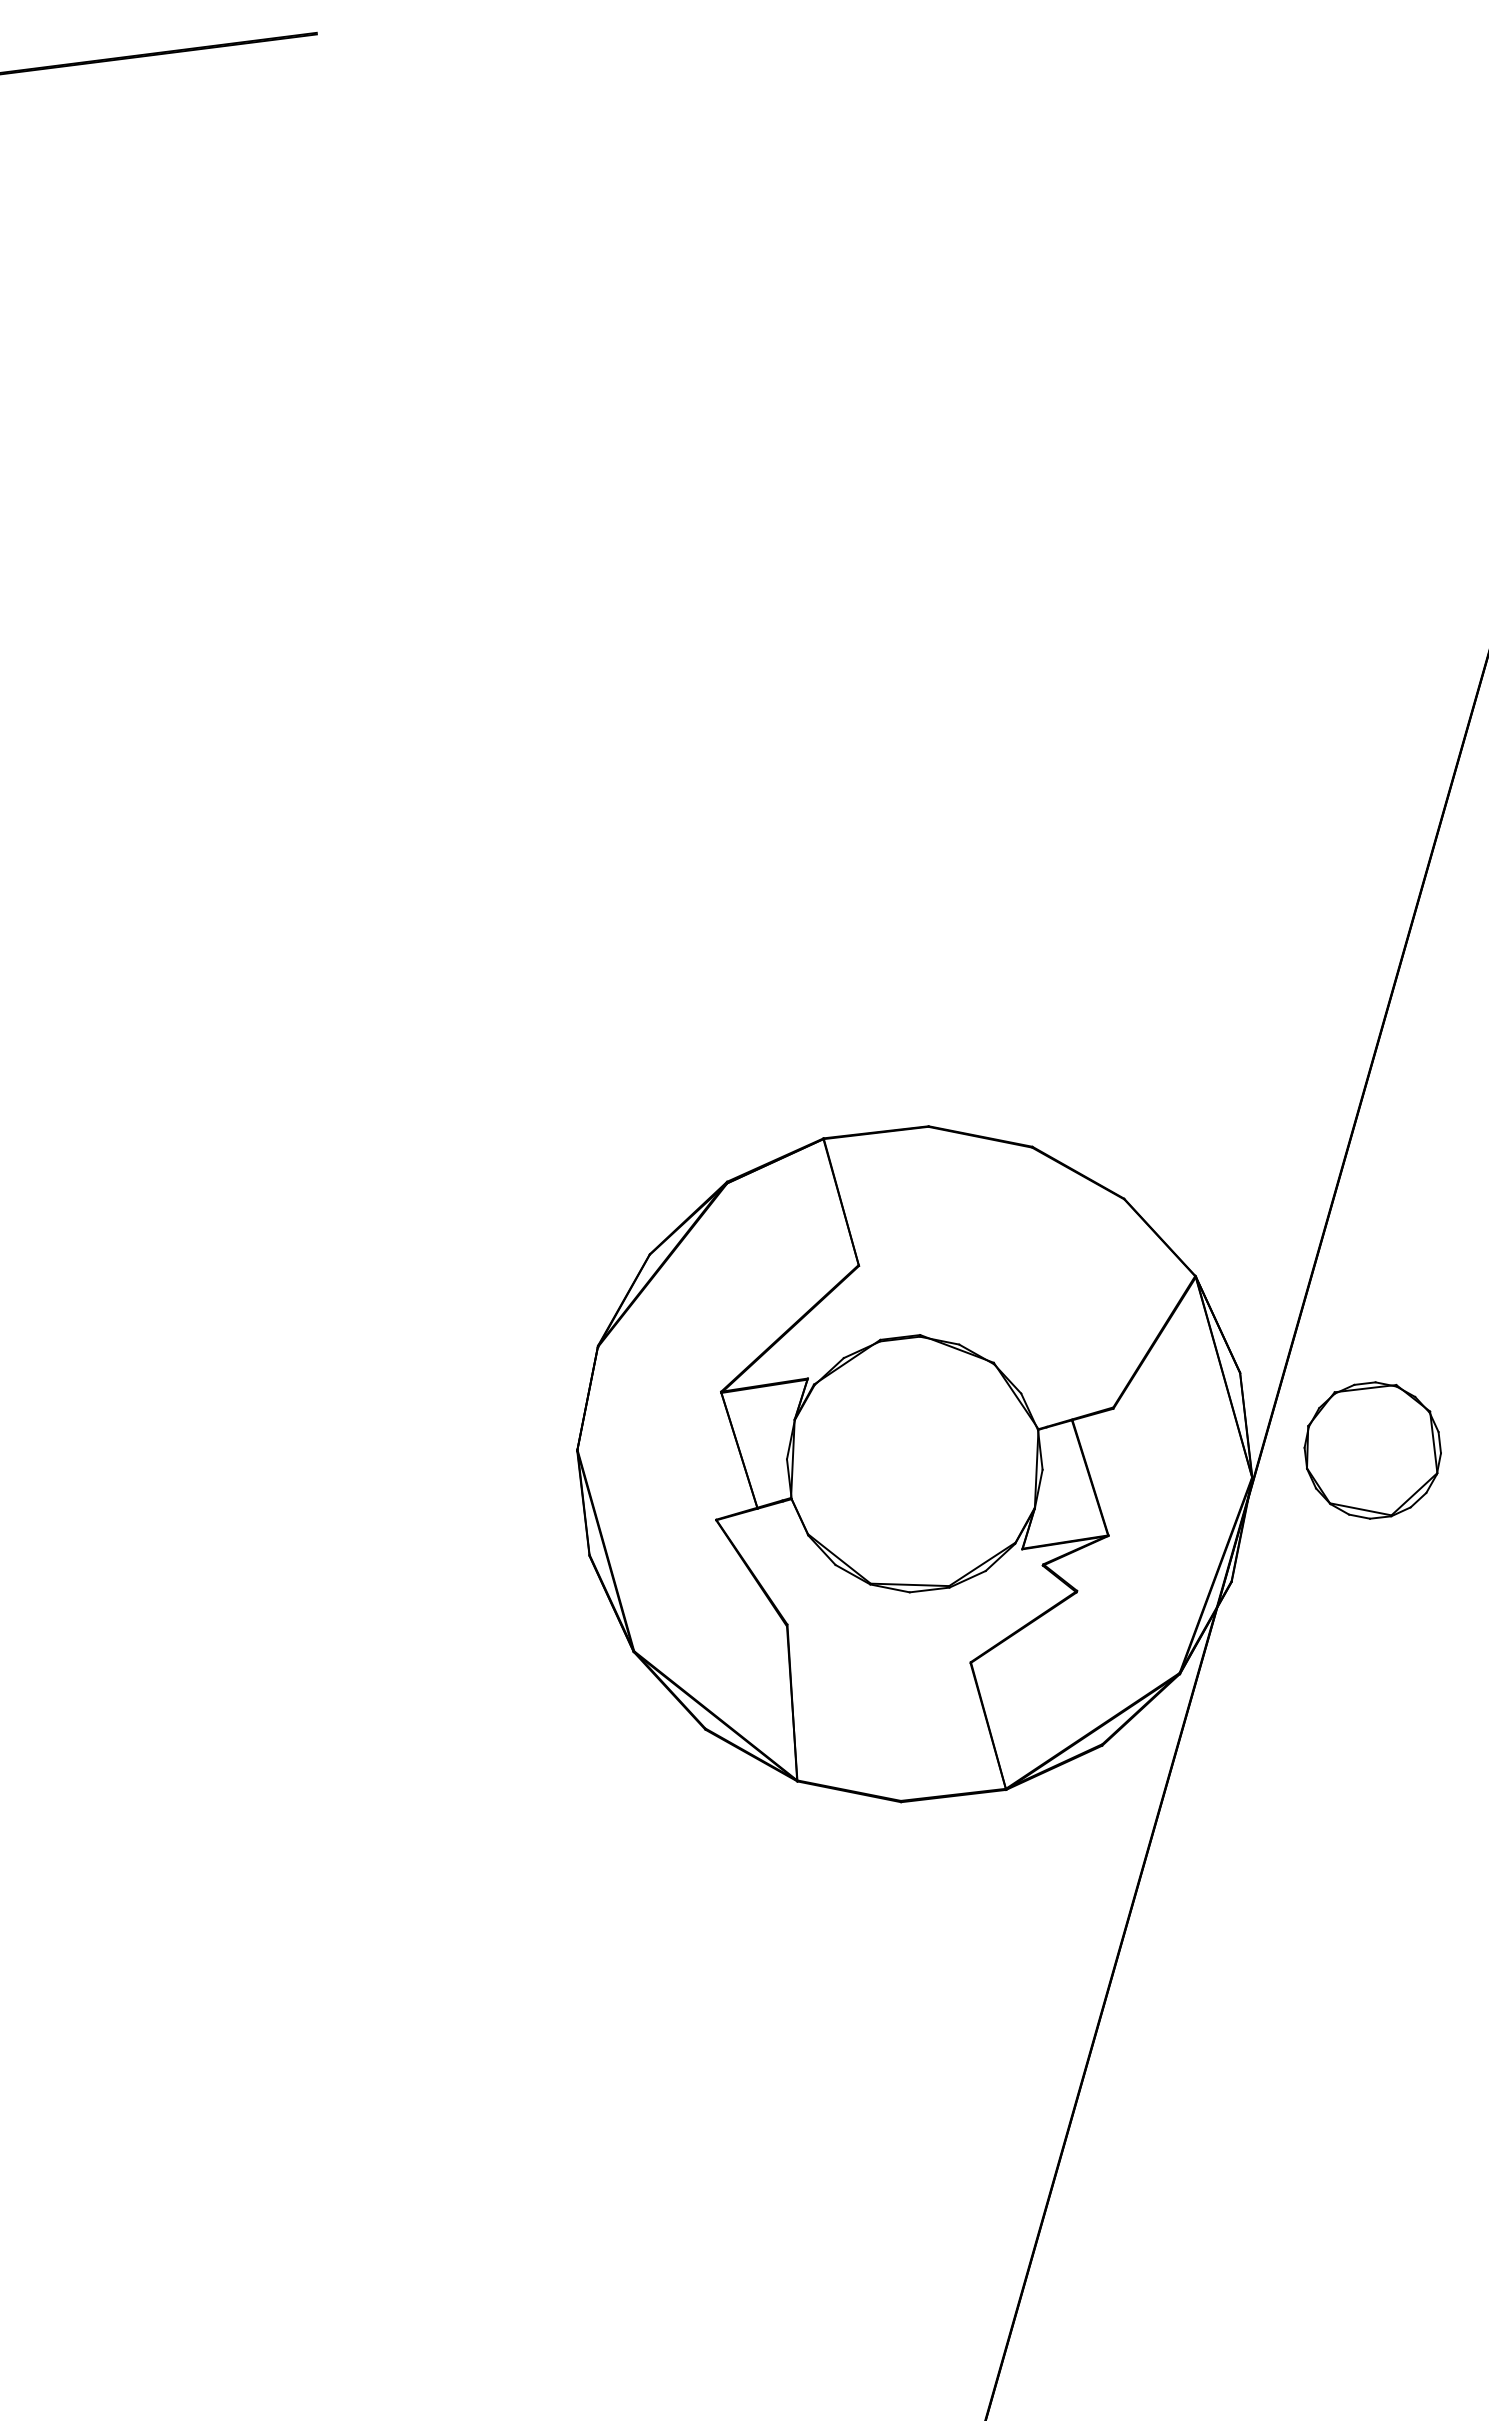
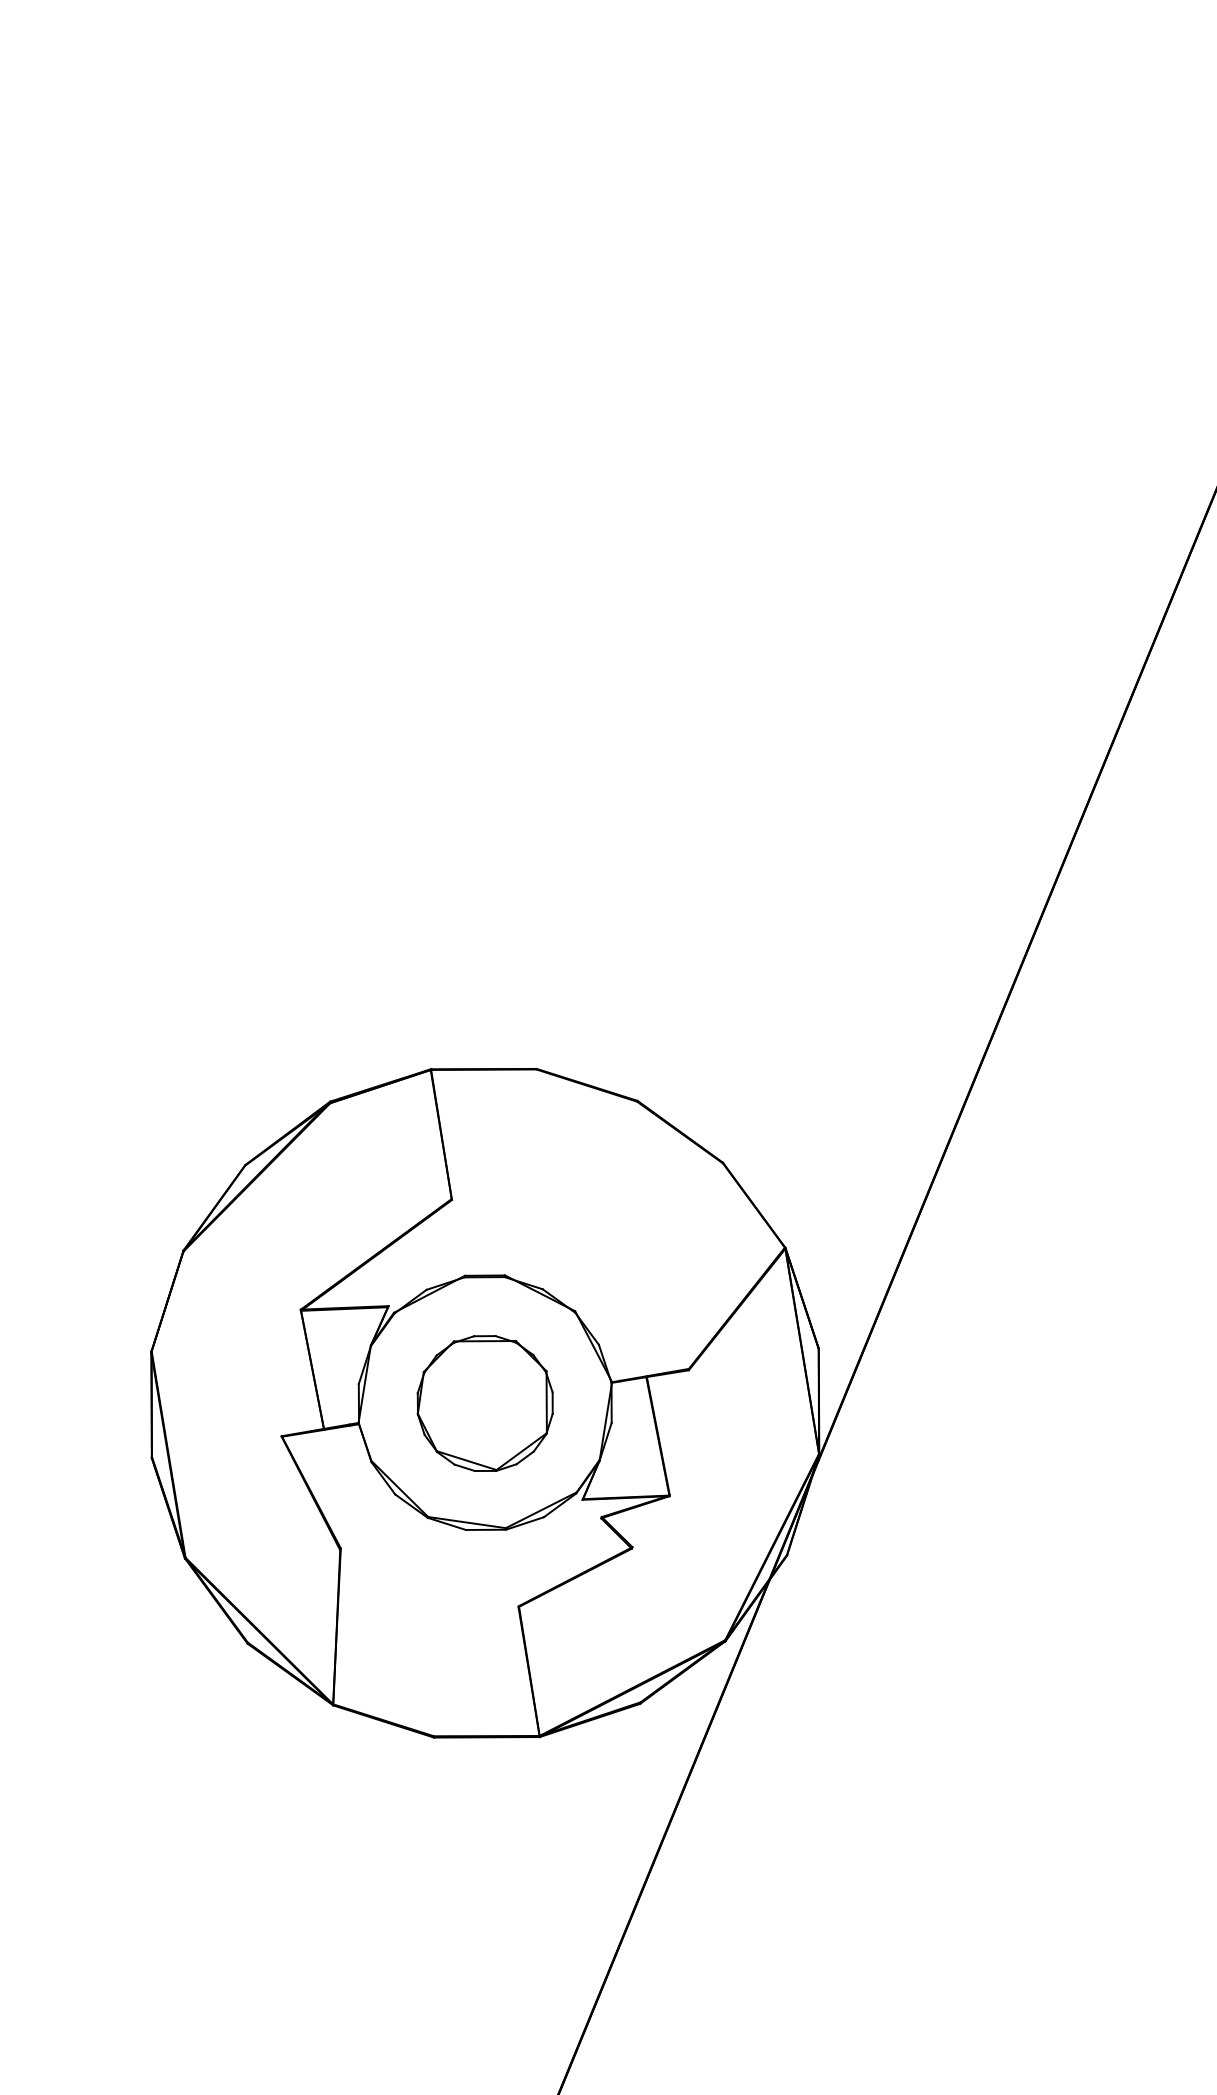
part: (1372, 1450) -> (484, 1403), moved

